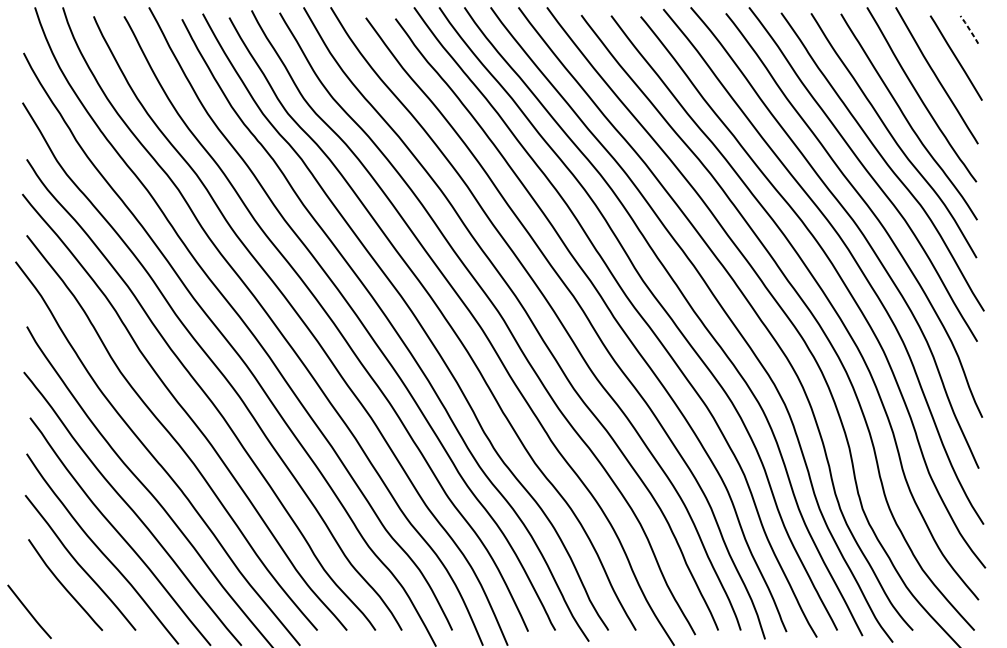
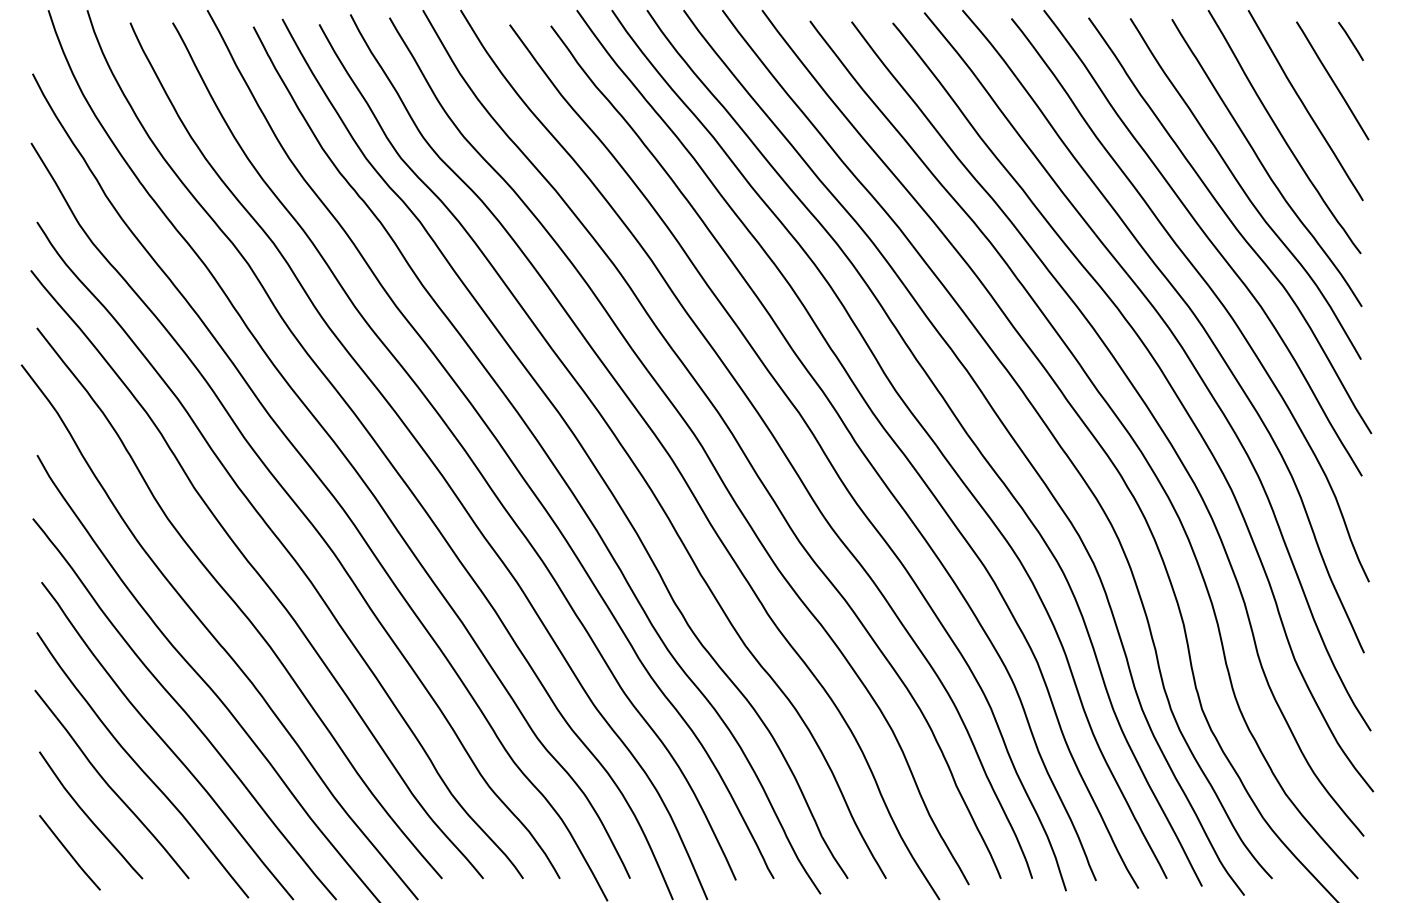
line: (969, 29) -> (1351, 41), dashed -> solid
line: (29, 611) -> (69, 852), moved

